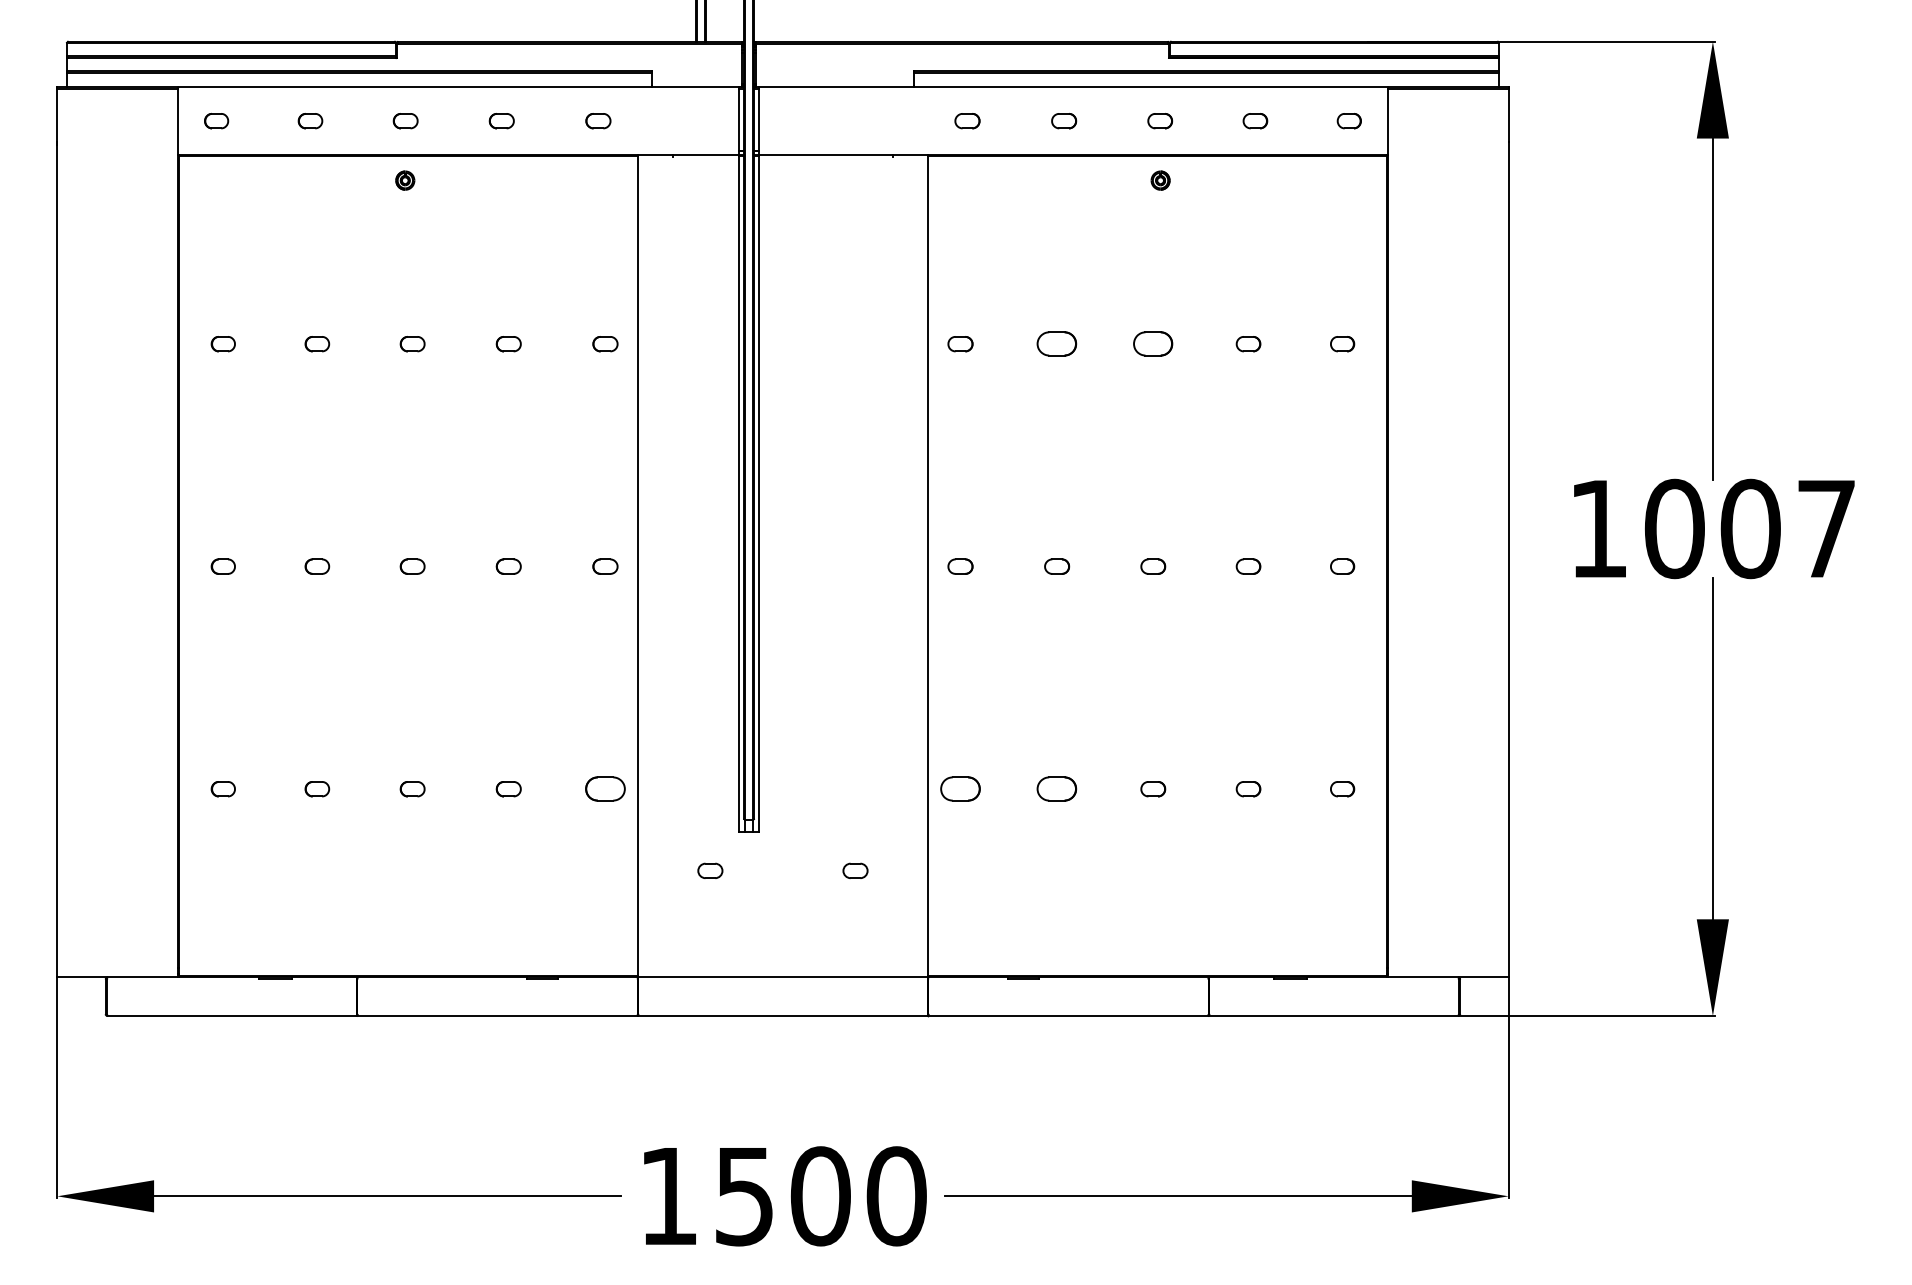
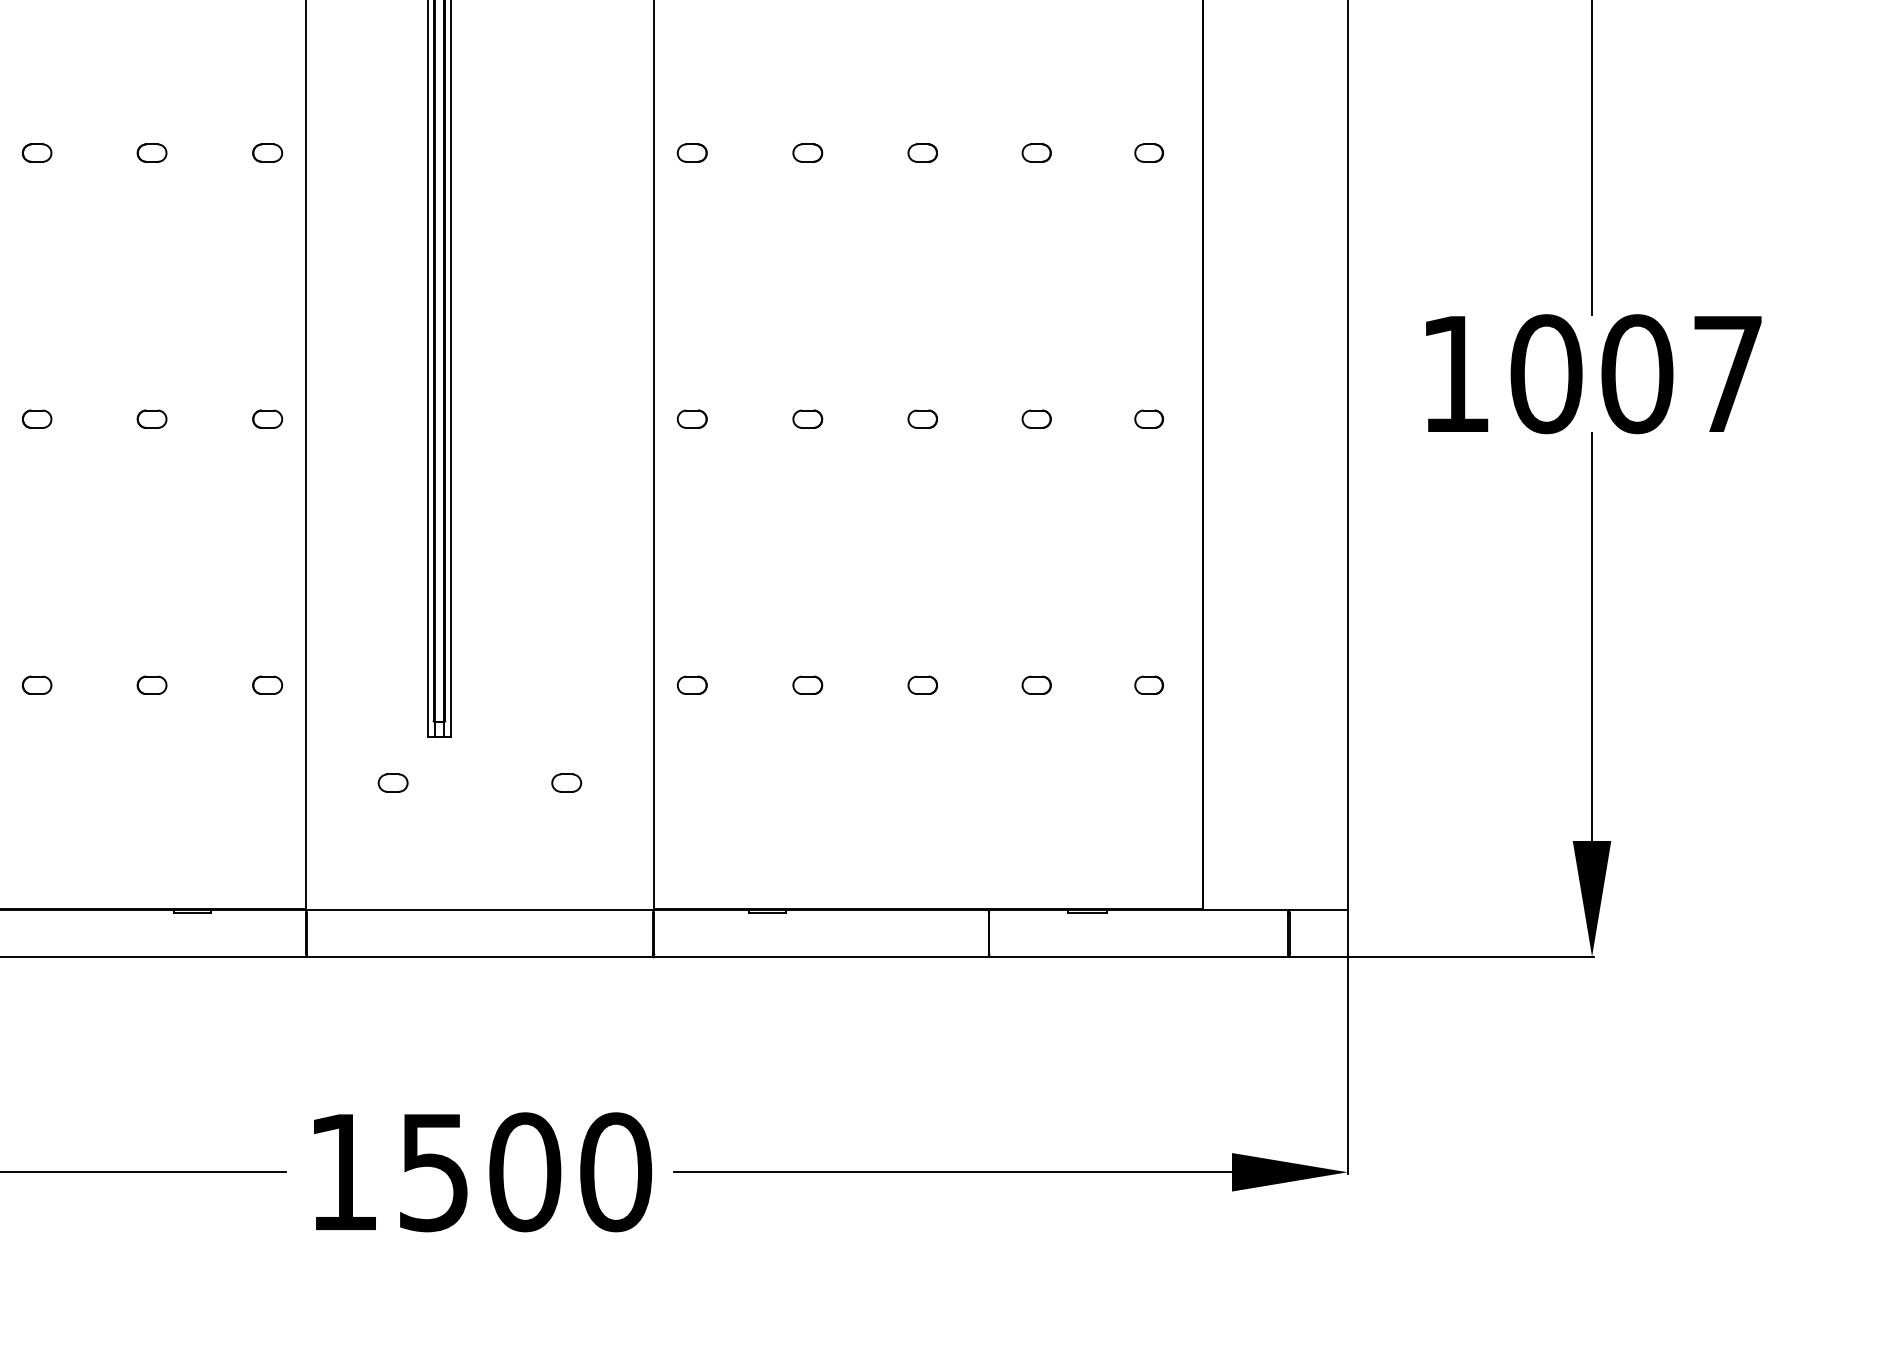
part: (1057, 344) -> (808, 153), size x0.62
part: (1153, 344) -> (923, 153), size x0.62
part: (605, 789) -> (267, 685), size x0.62
part: (960, 789) -> (692, 685), size x0.62
part: (1057, 789) -> (808, 685), size x0.62

